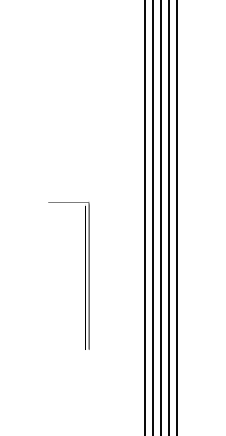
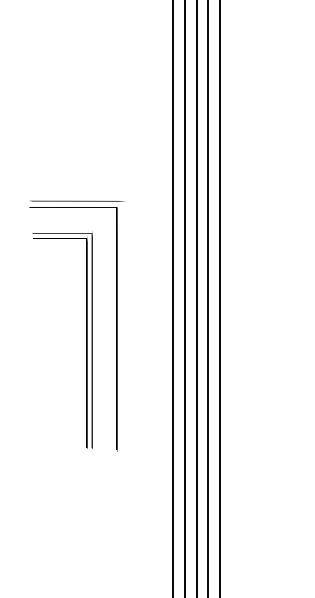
part: (105, 265) -> (116, 325), added

